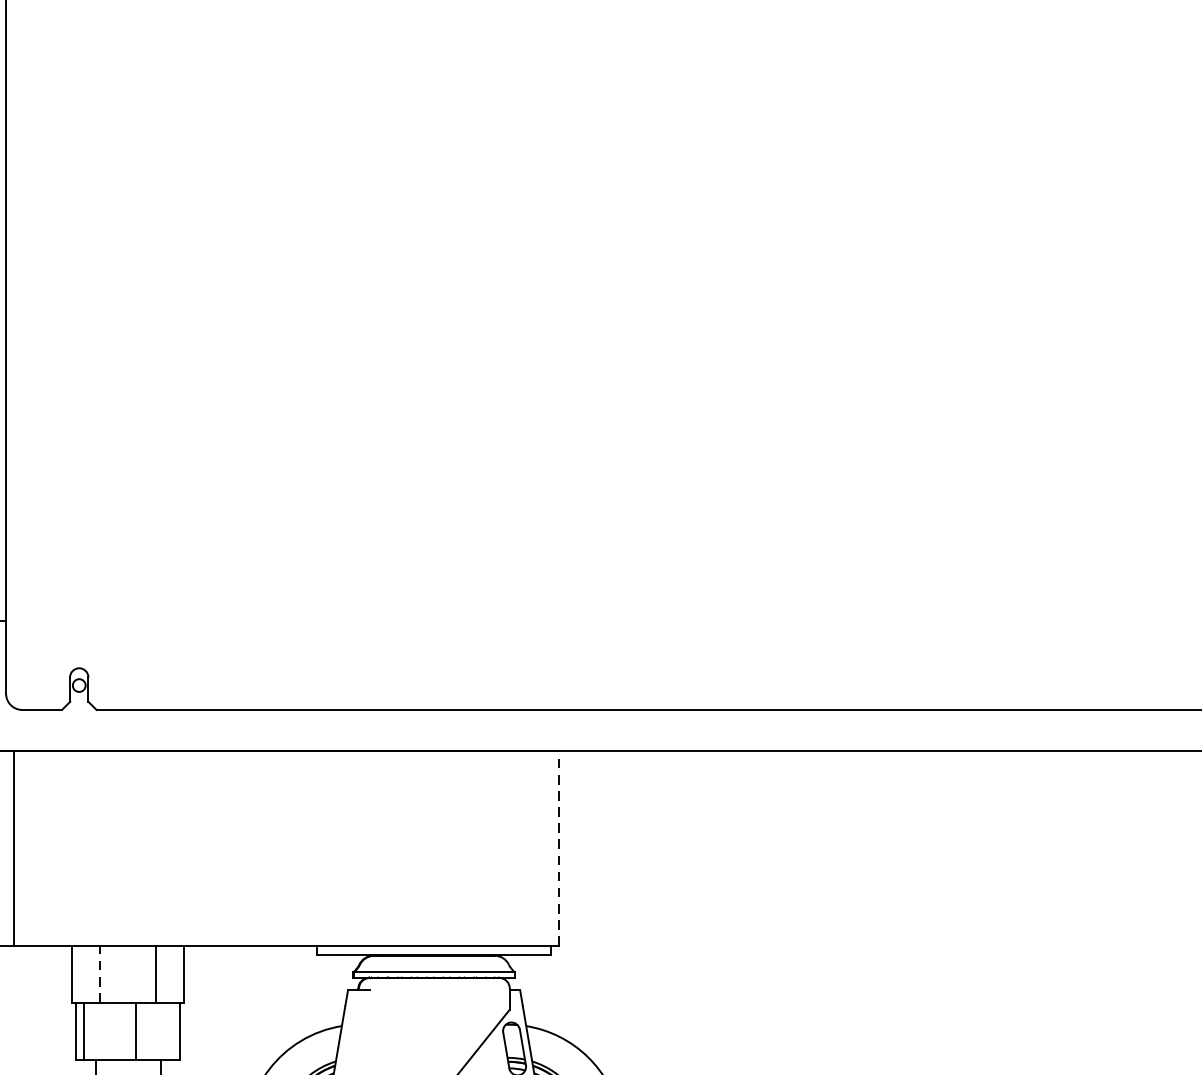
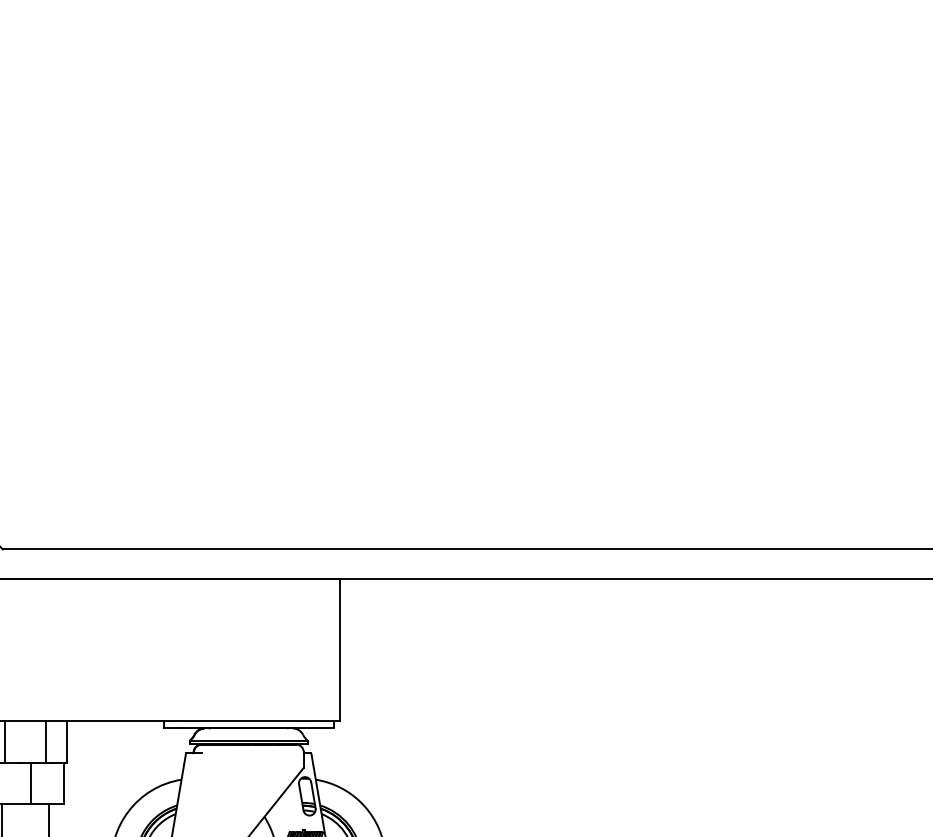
line: (558, 847) -> (339, 649), dashed -> solid
line: (100, 973) -> (5, 741), dashed -> solid

